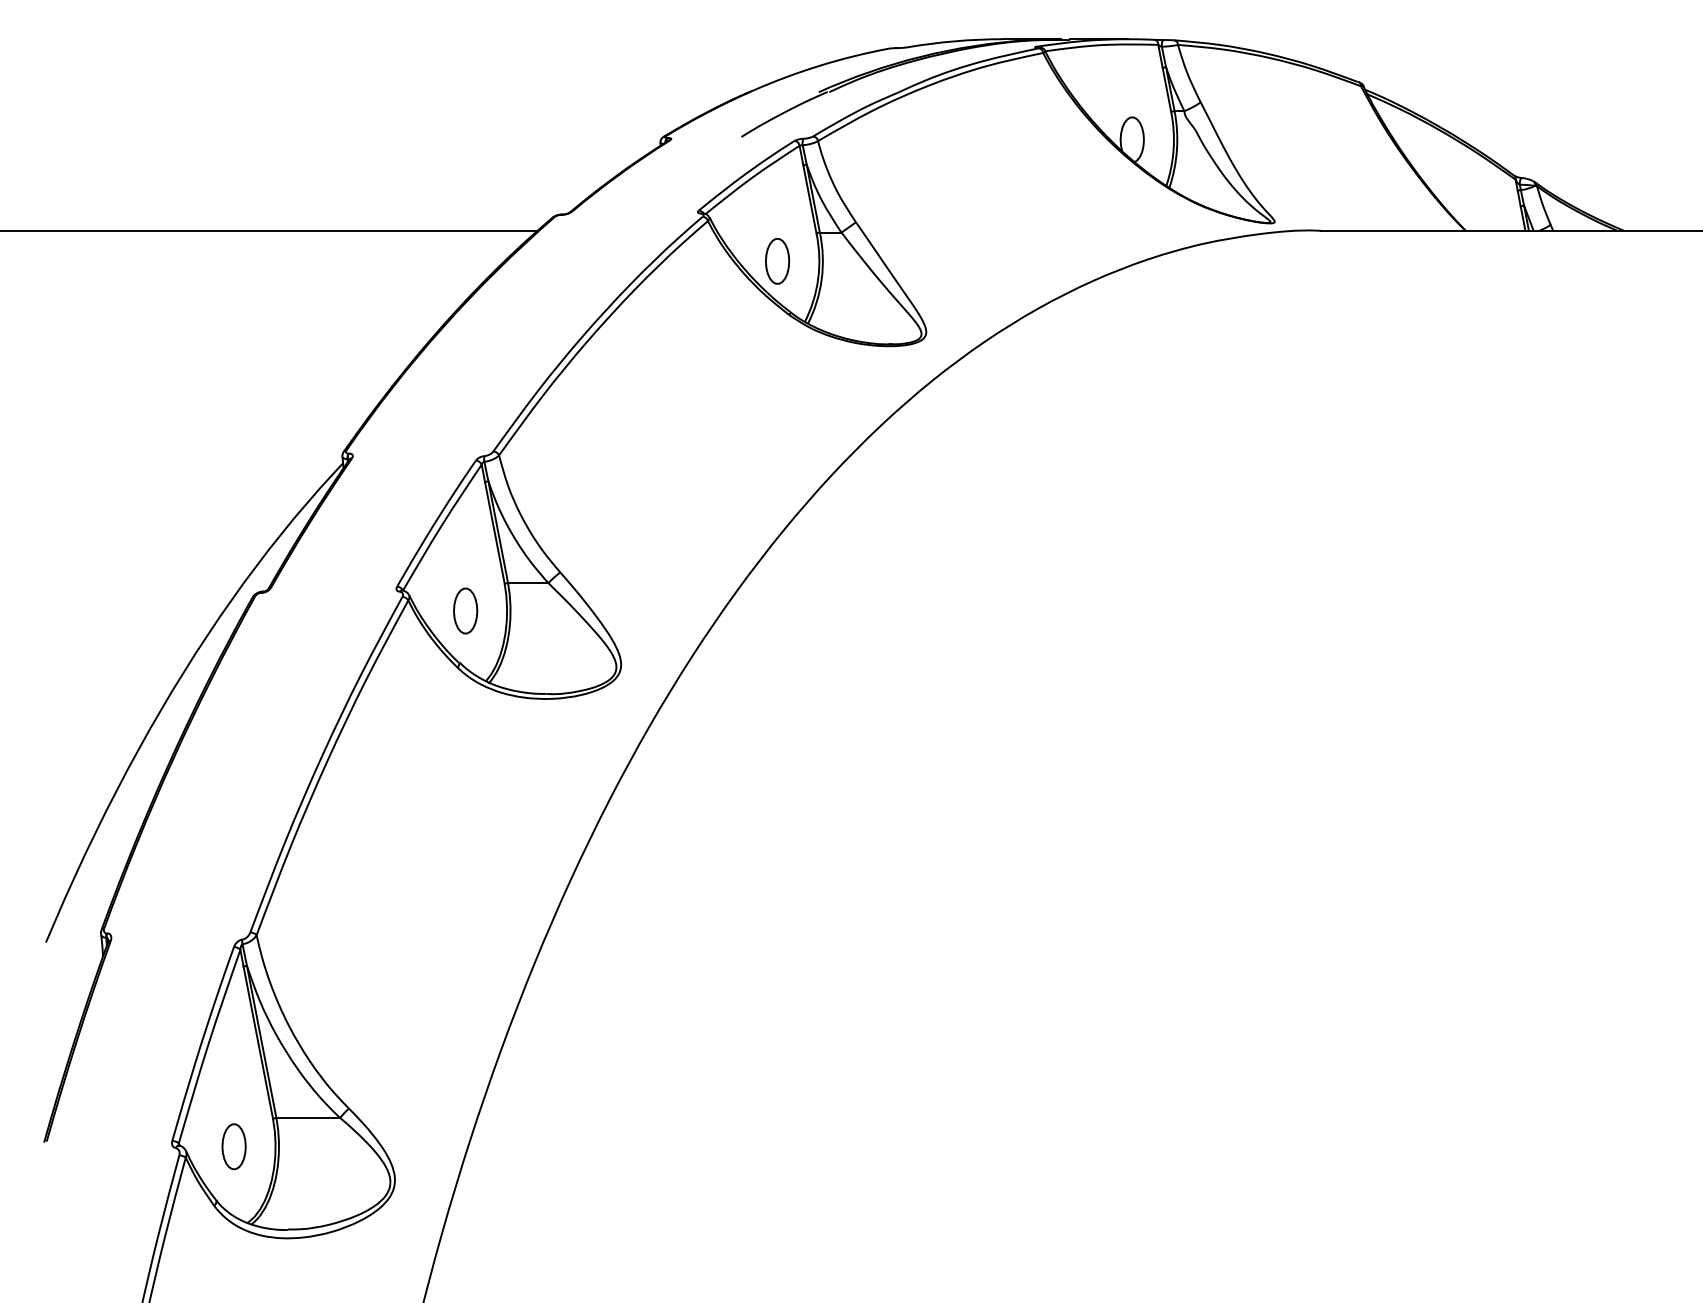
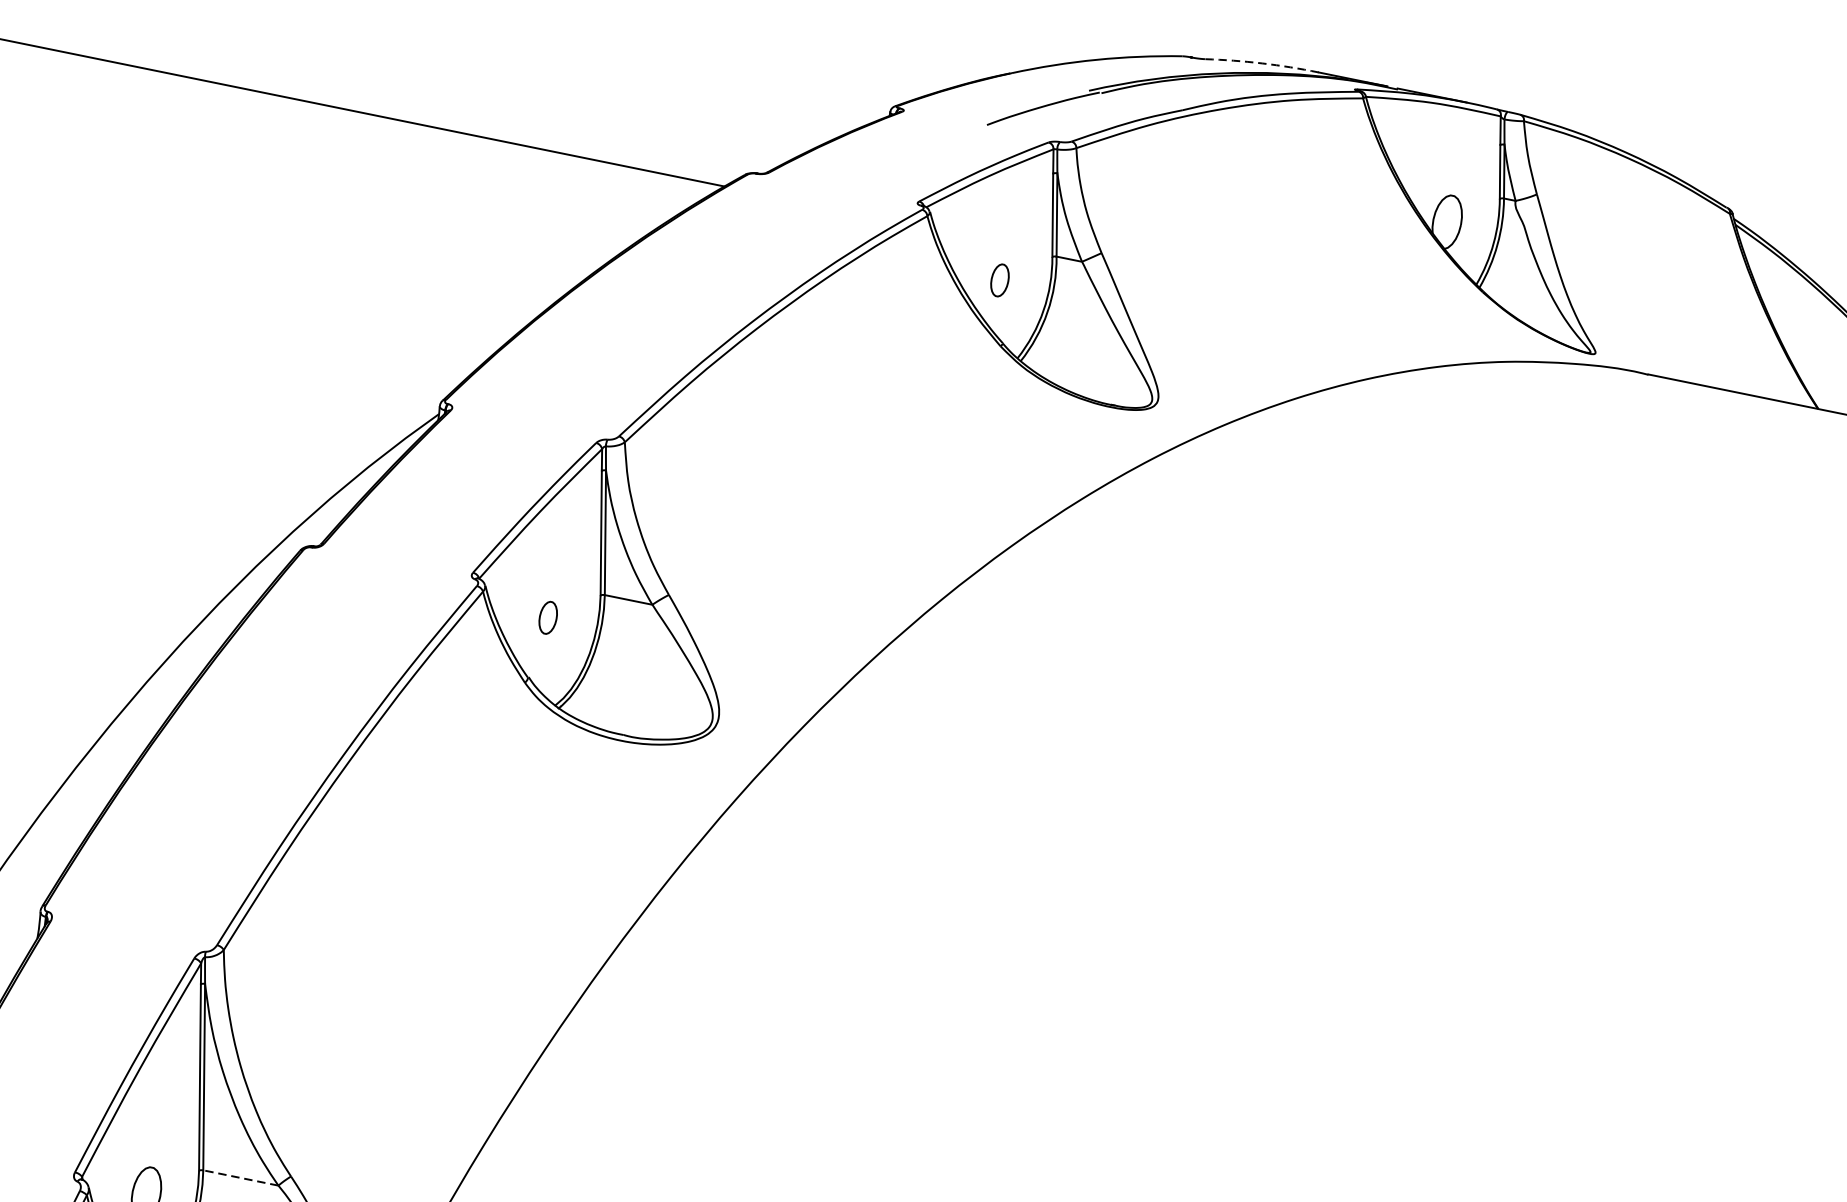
arc: (955, 41) -> (1262, 63), solid -> dashed
part: (777, 261) -> (999, 280), size x0.6
part: (465, 610) -> (548, 617), size x0.6
line: (308, 1118) -> (241, 1178), solid -> dashed

